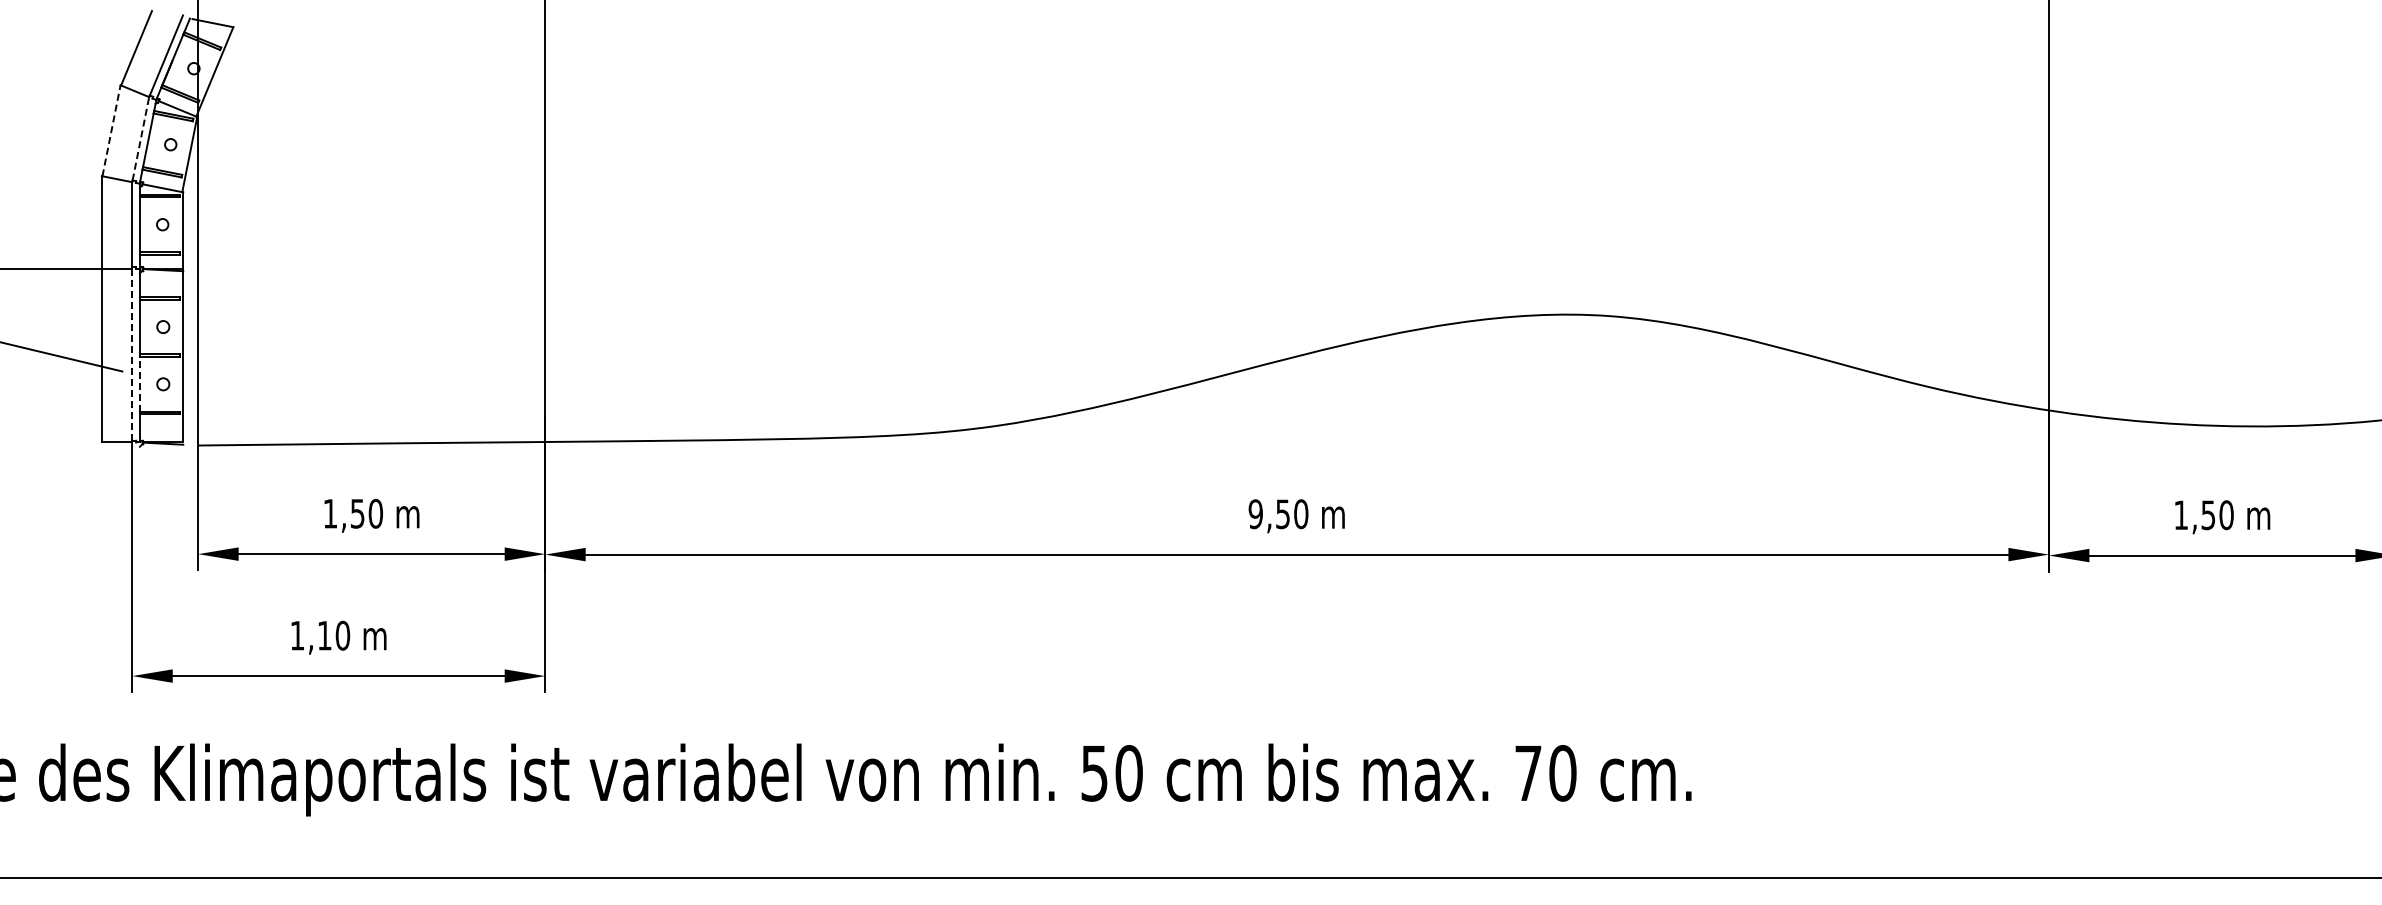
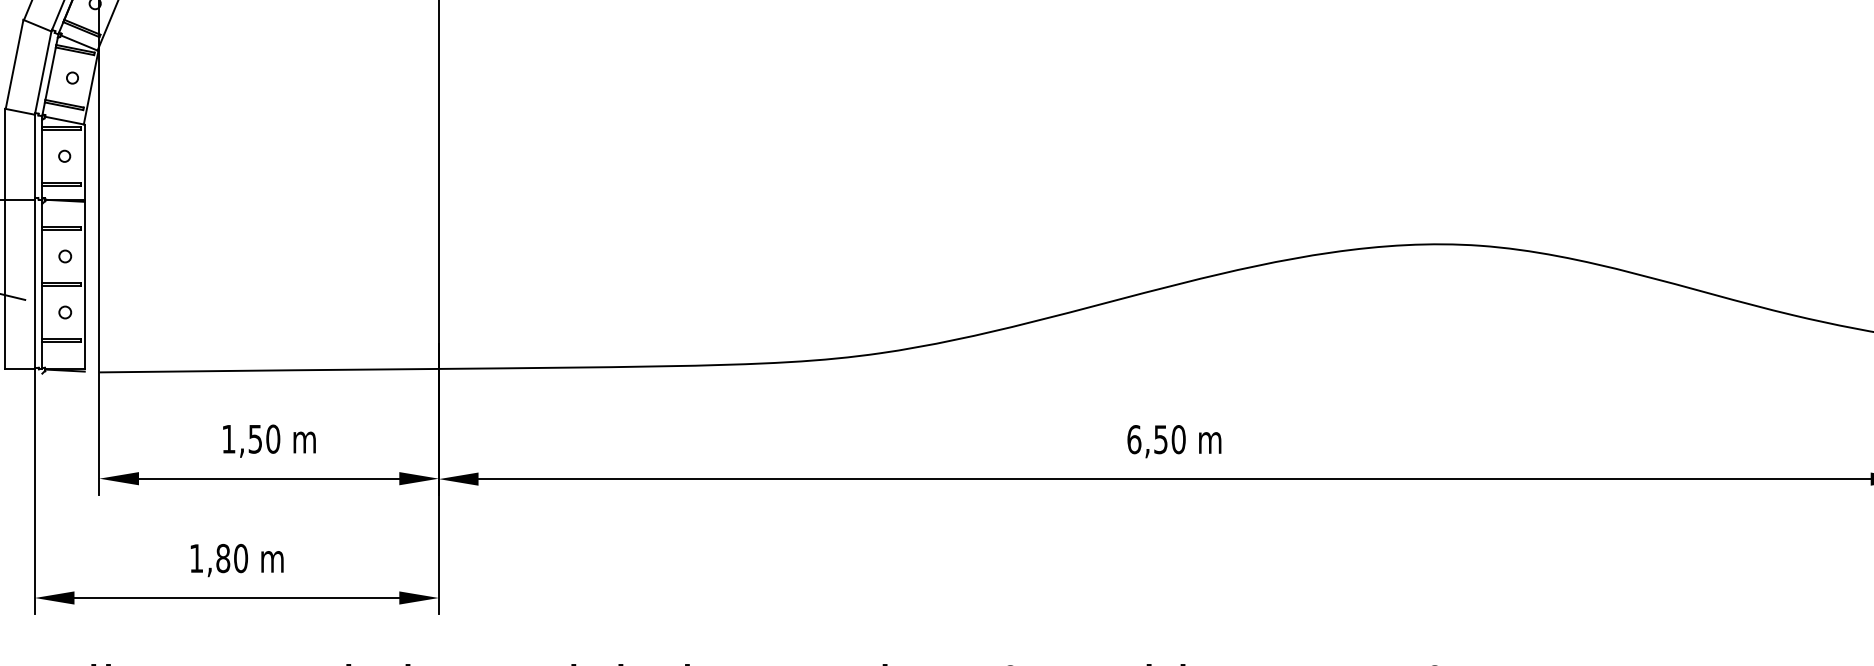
line: (111, 130) -> (14, 64), dashed -> solid
line: (140, 138) -> (42, 71), dashed -> solid
line: (132, 353) -> (35, 282), dashed -> solid
line: (139, 383) -> (41, 311), dashed -> solid
text: (1255, 514) -> (1133, 439), 9,50 -> 6,50
text: (324, 635) -> (222, 558), 1,10 -> 1,80

